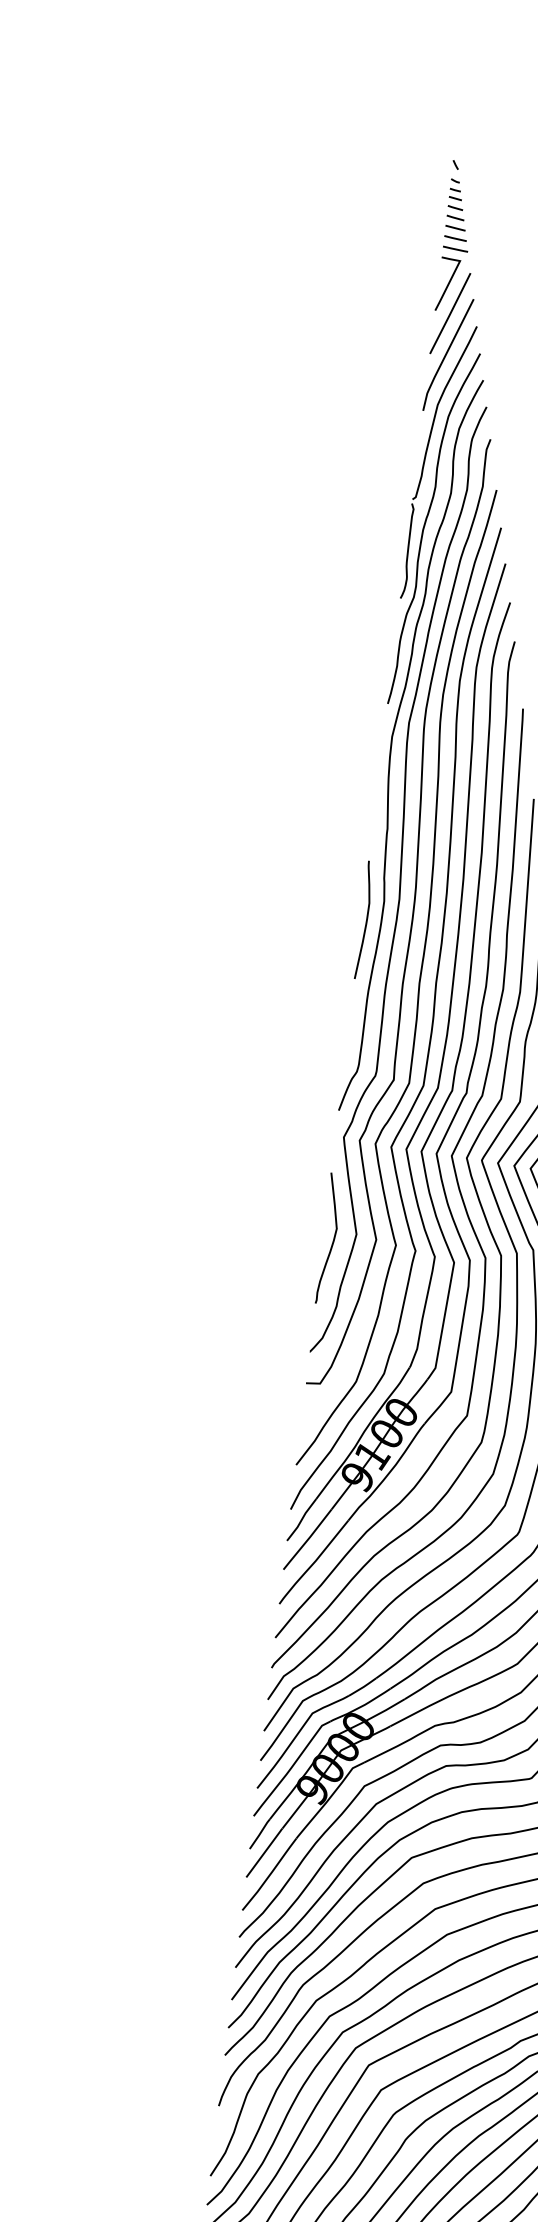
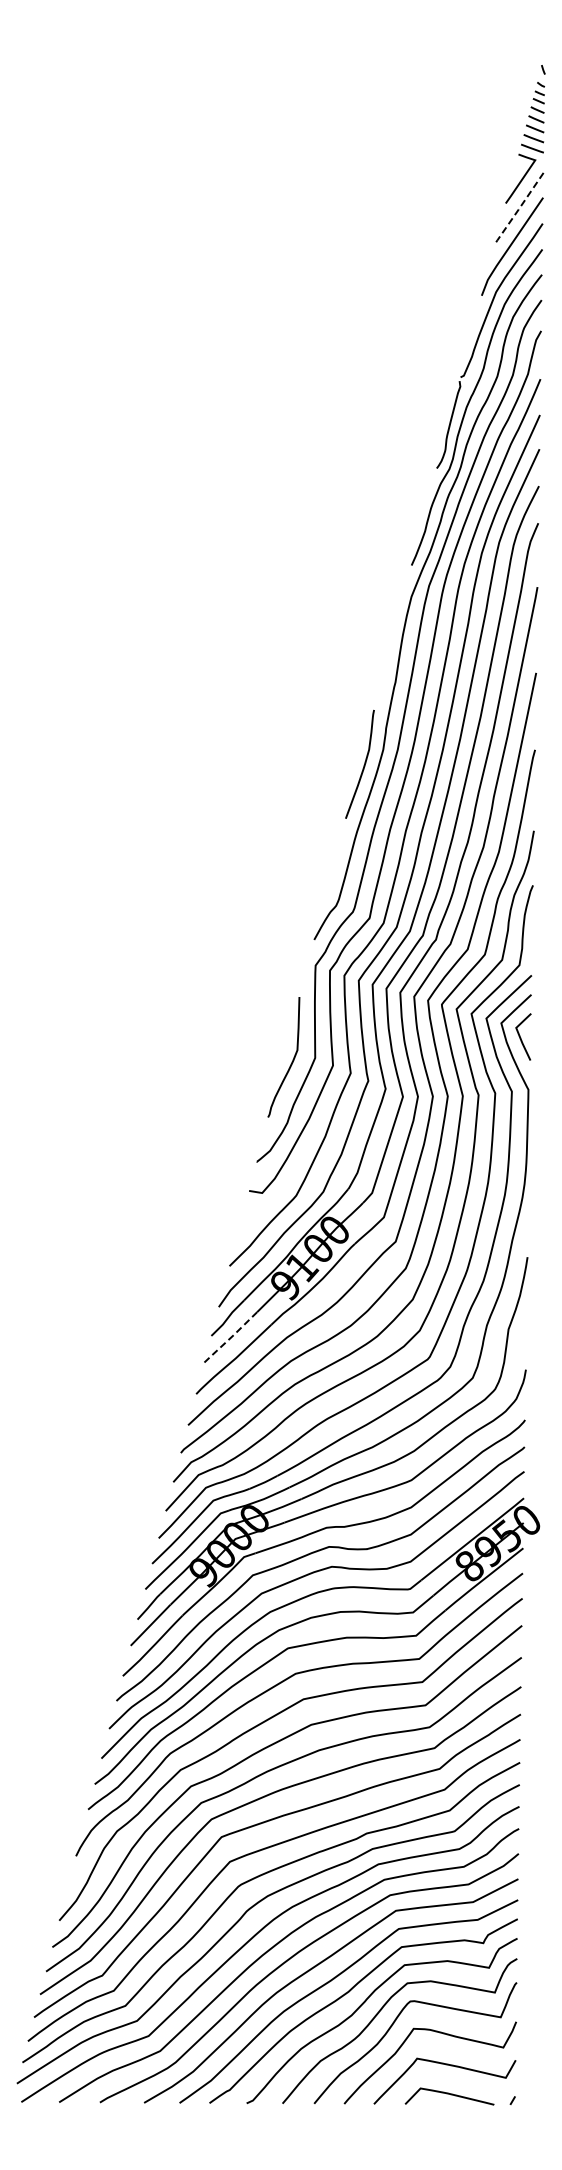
line: (449, 315) -> (518, 209), solid -> dashed
line: (307, 1539) -> (230, 1337), solid -> dashed

